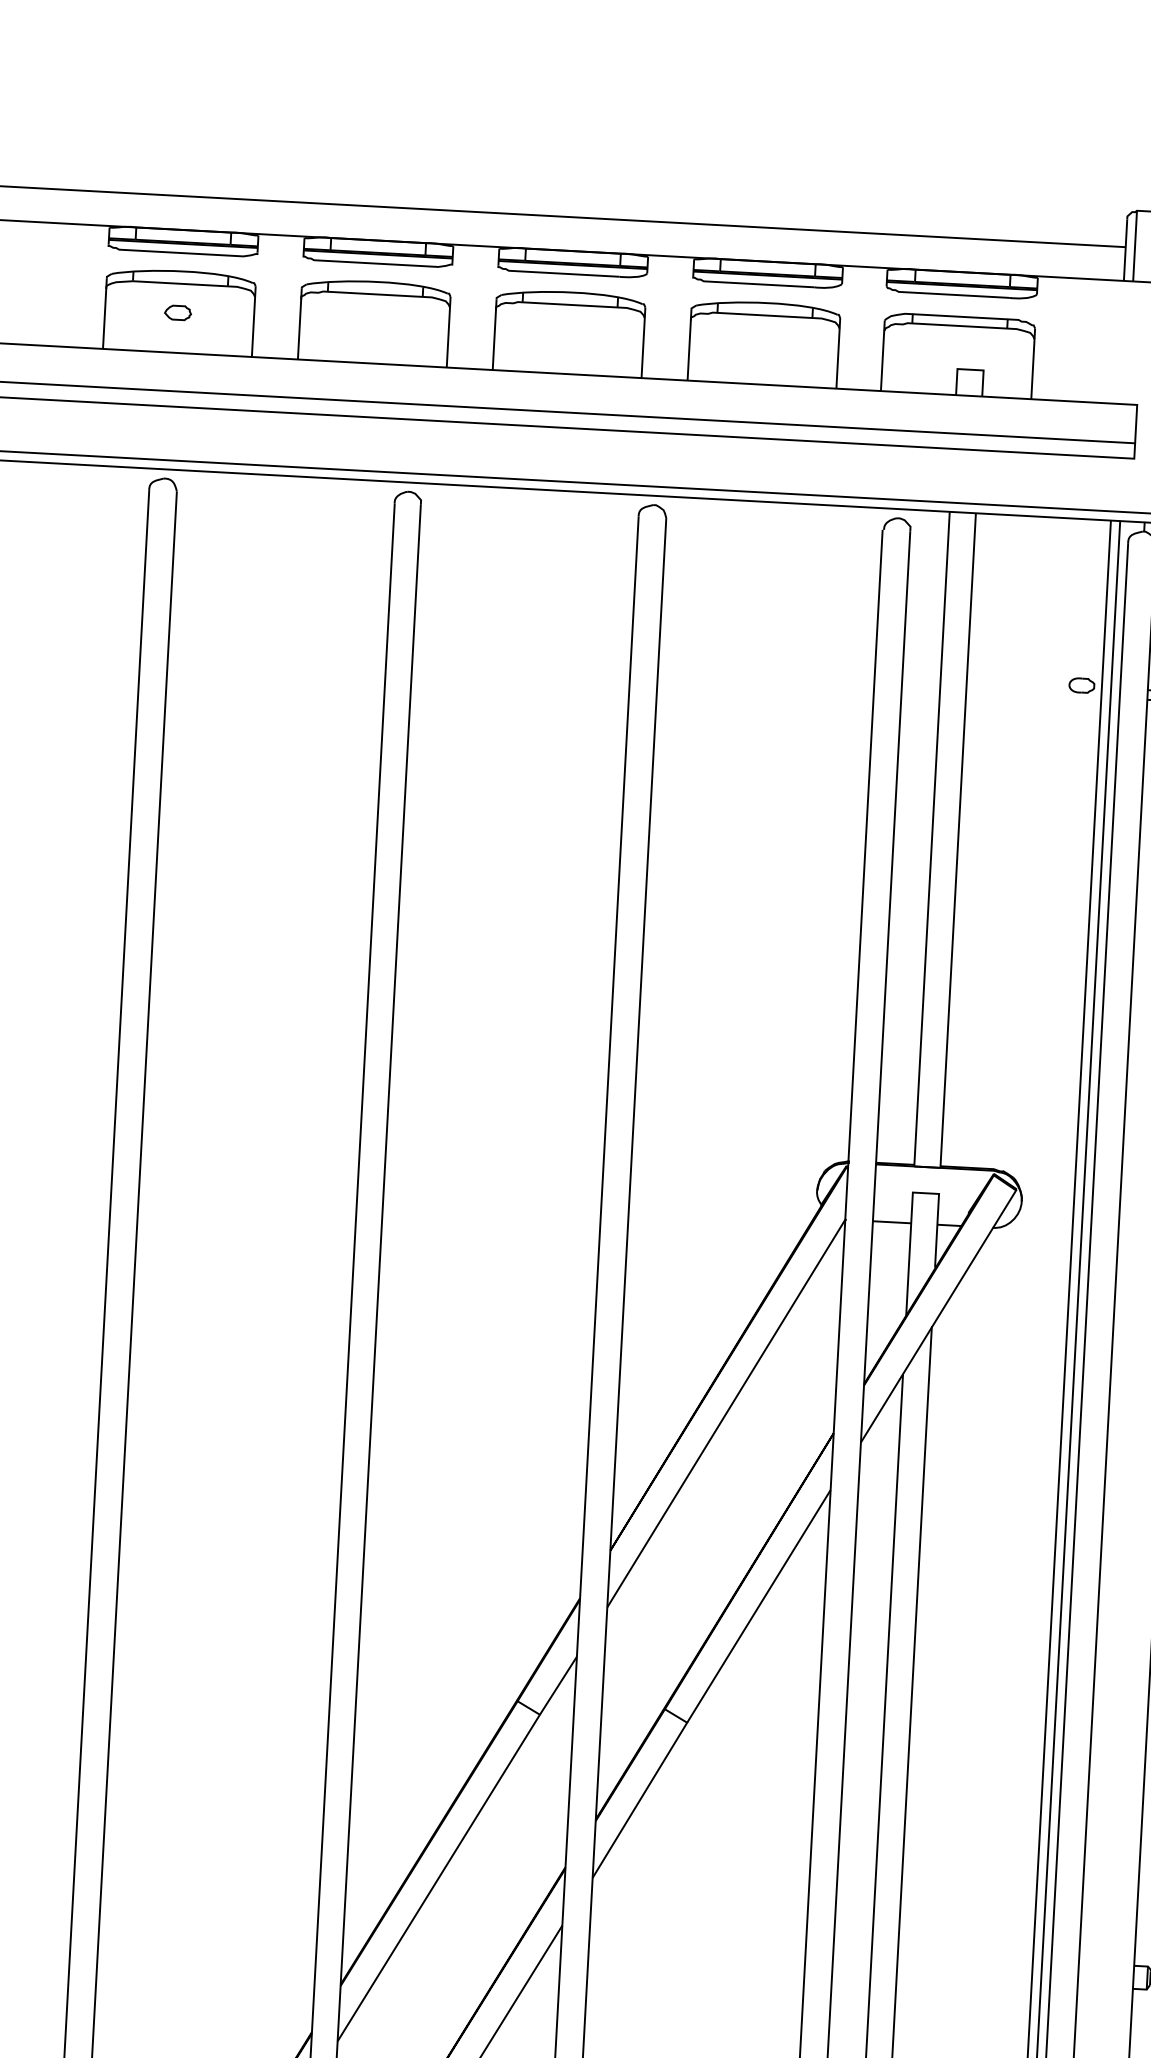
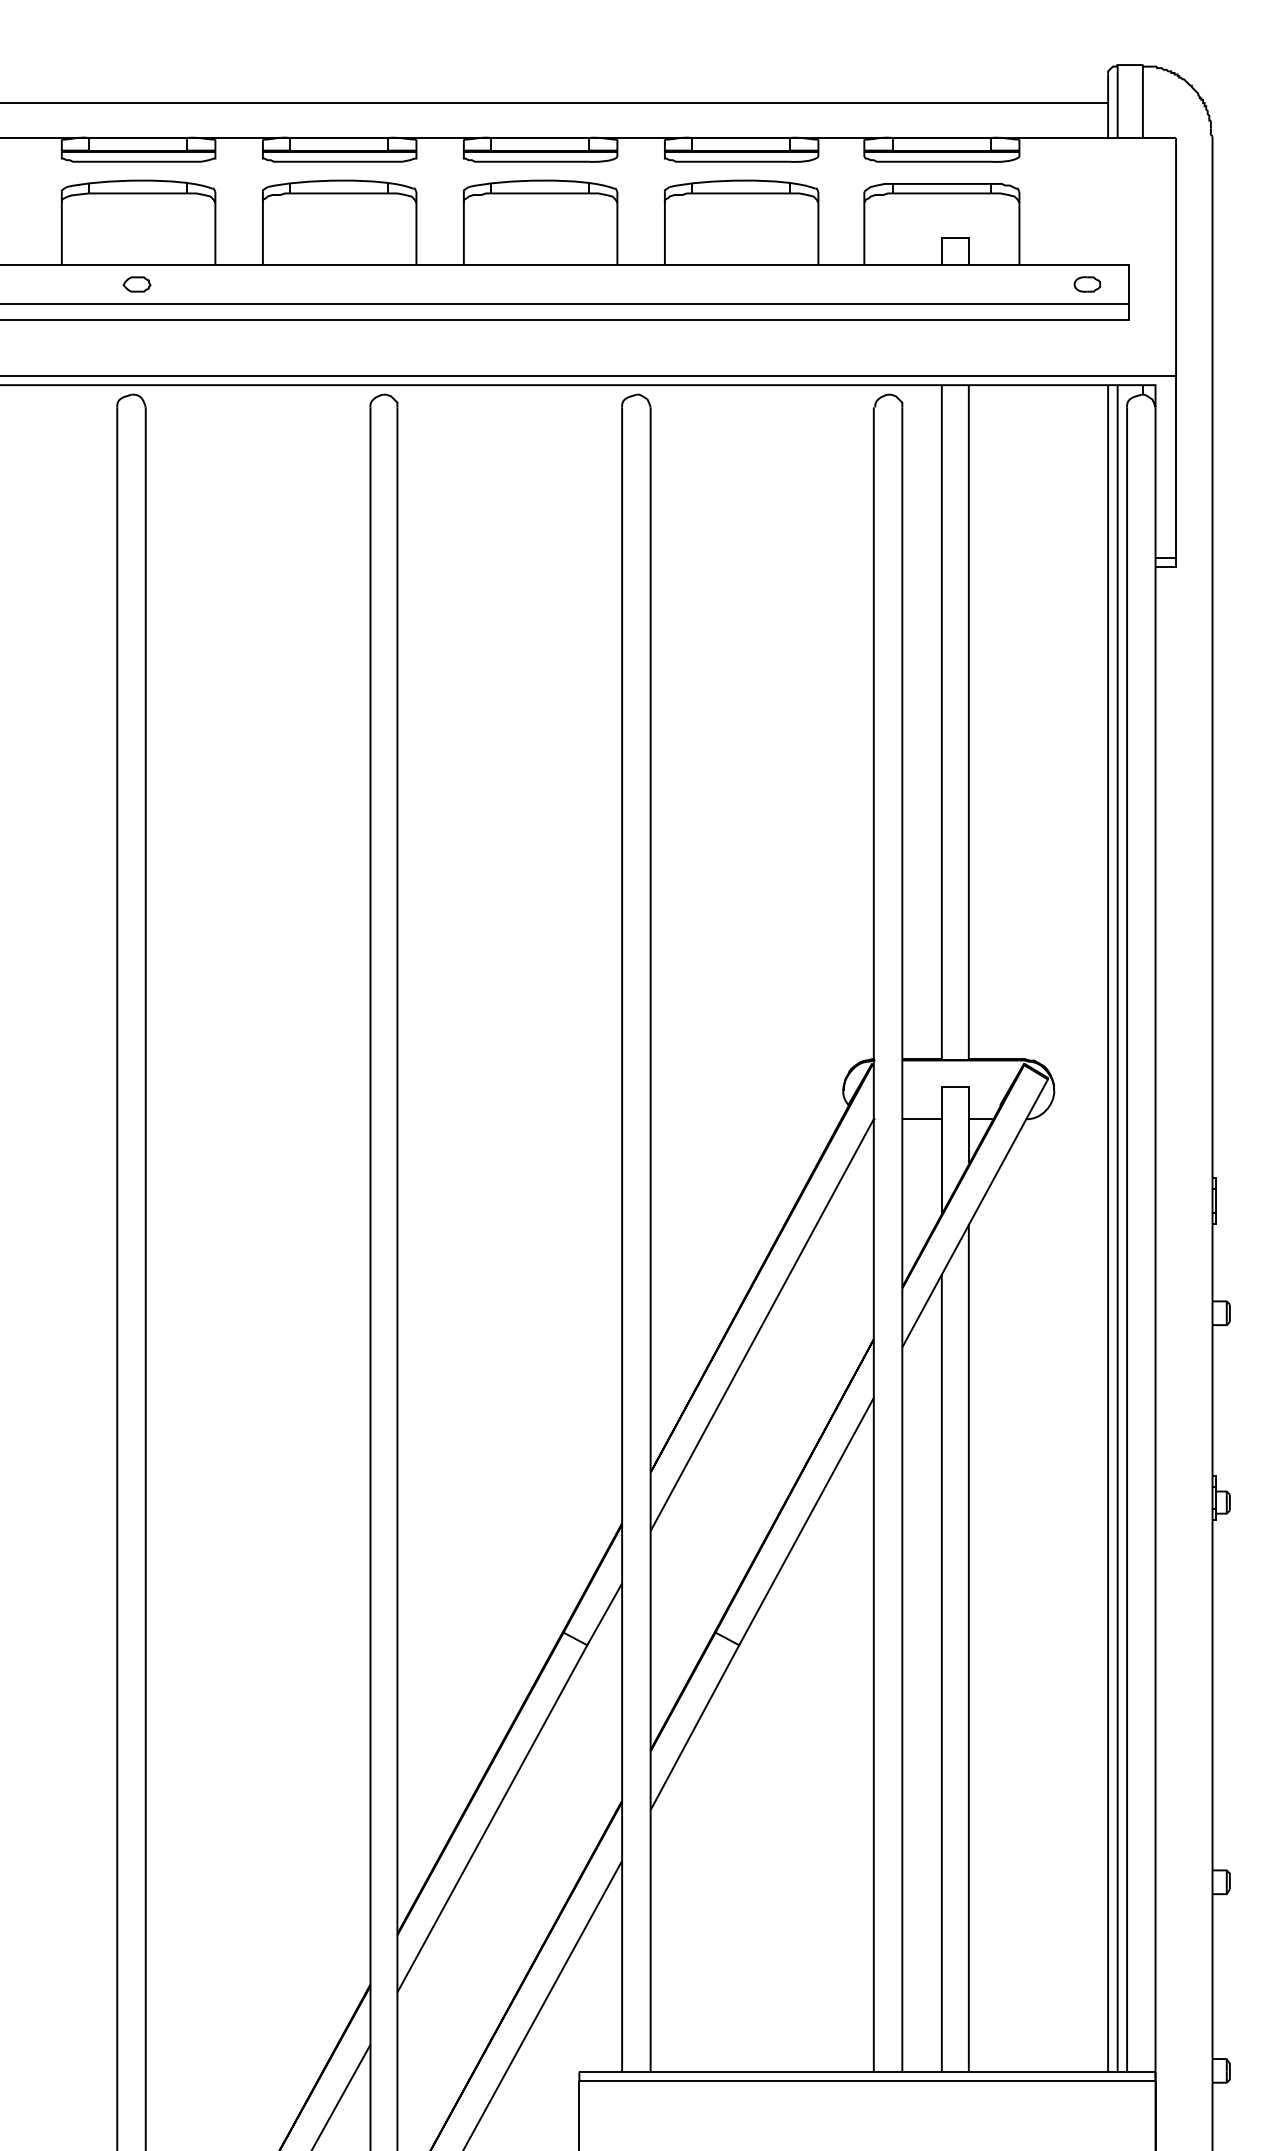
part: (177, 312) -> (136, 284), moved
part: (1081, 685) -> (1087, 284), moved

